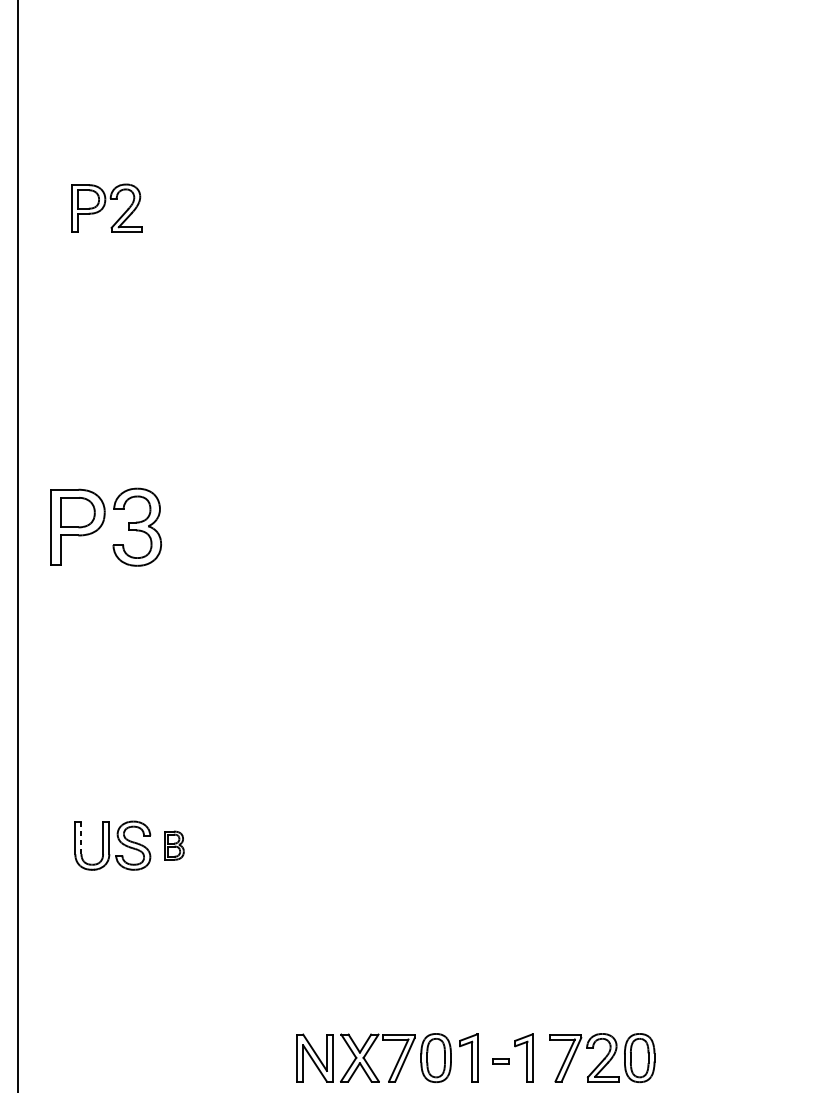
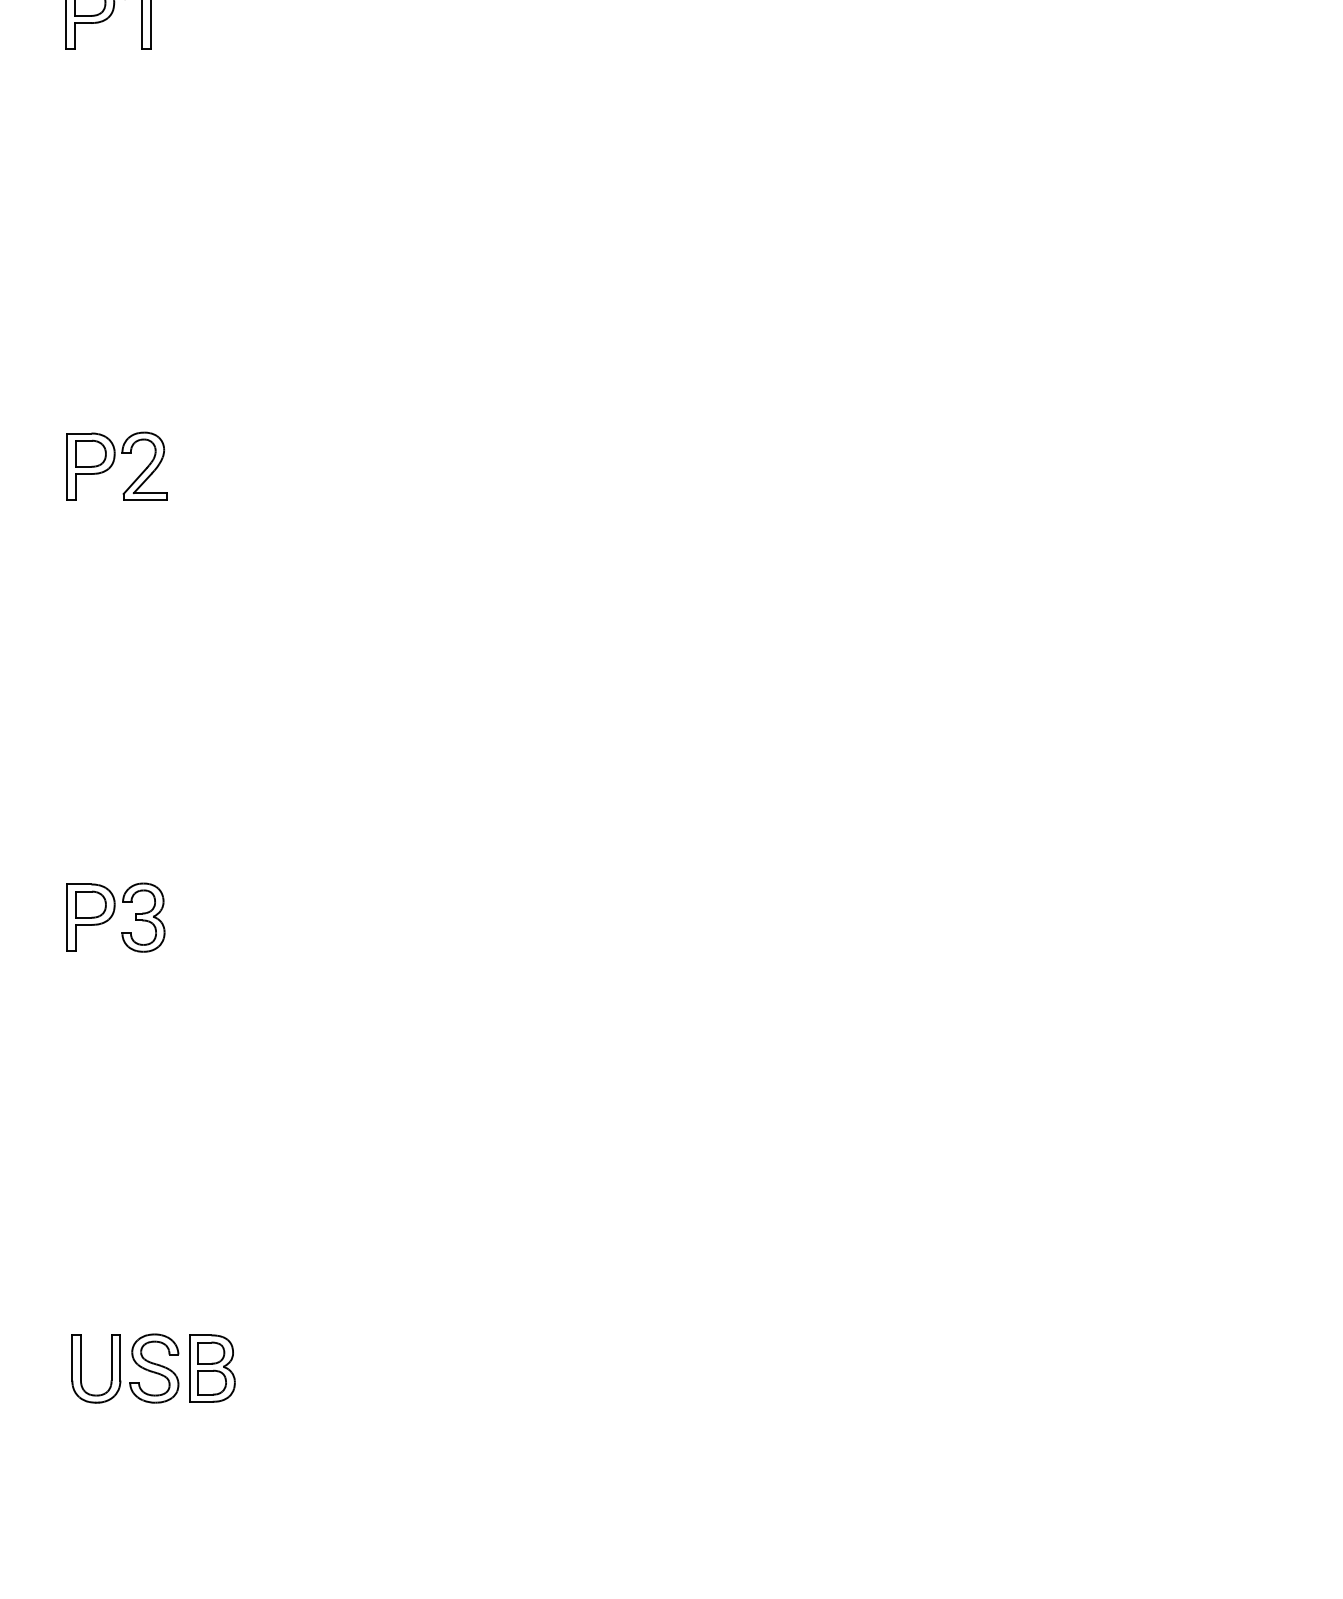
part: (105, 527) -> (115, 917), size x0.62
line: (81, 838) -> (81, 1358), dashed -> solid
part: (174, 845) -> (212, 1368), size x1.67

